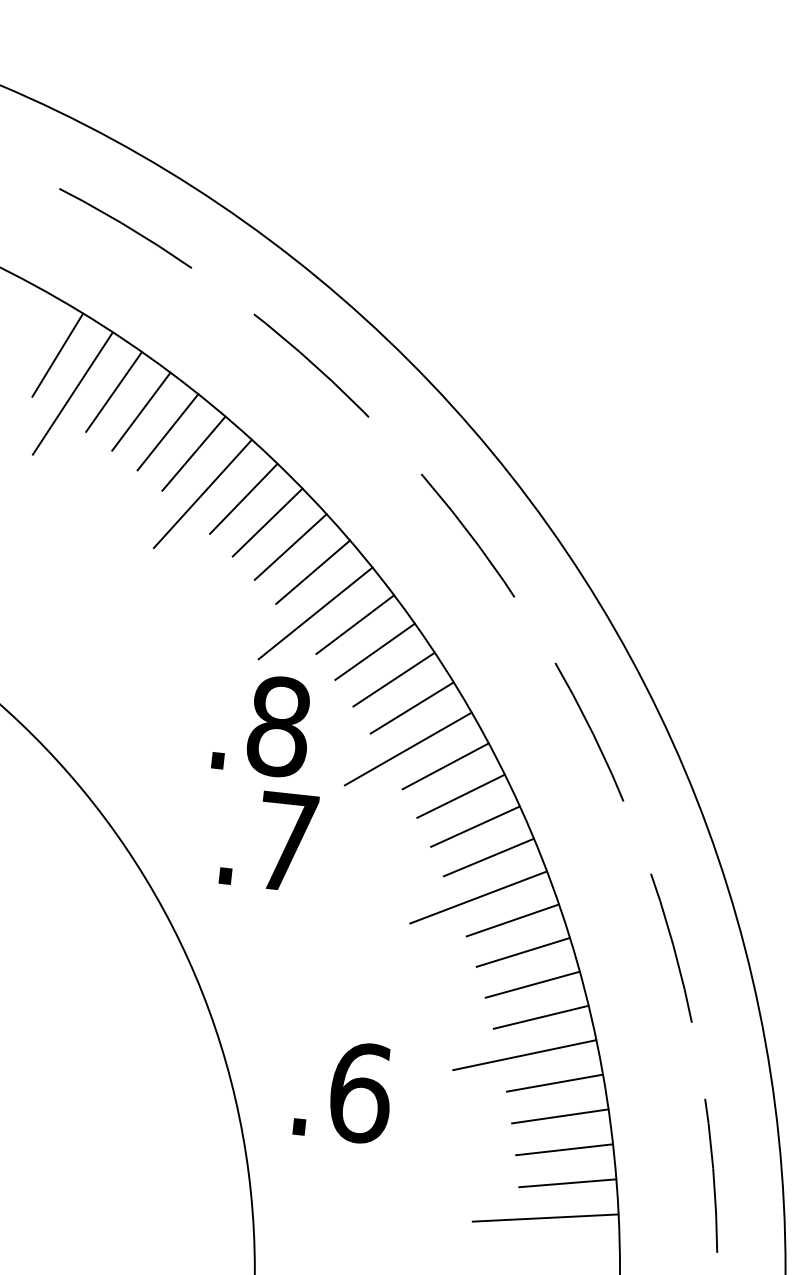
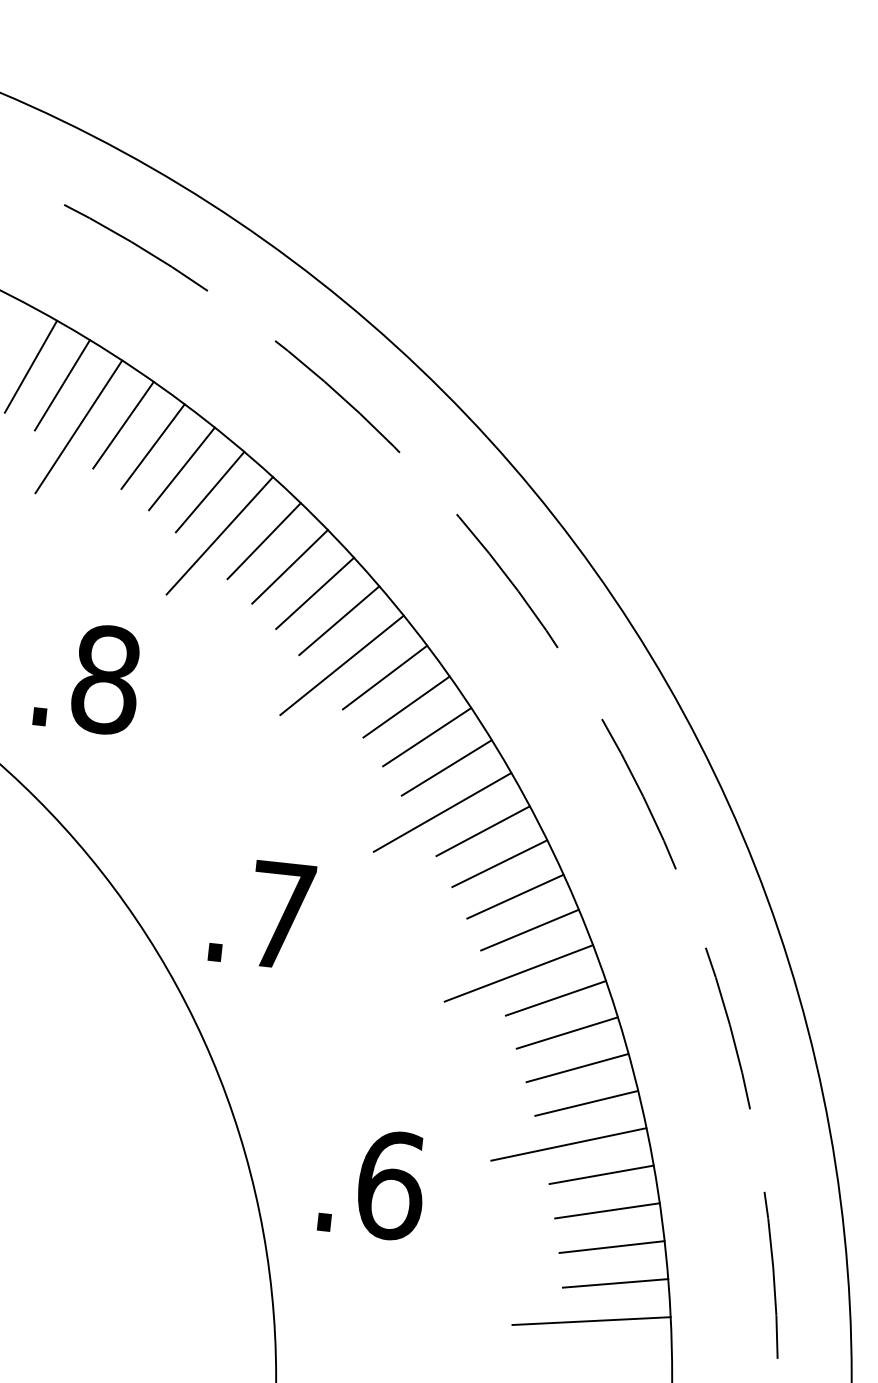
line: (28, 337) -> (30, 366), added
text: (260, 726) -> (85, 679), moved
text: (268, 839) -> (261, 912), moved

